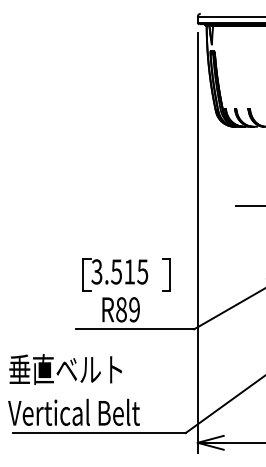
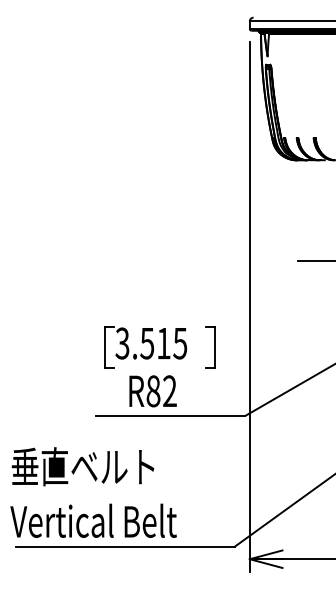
text: (134, 309) -> (169, 391), R89 -> R82

